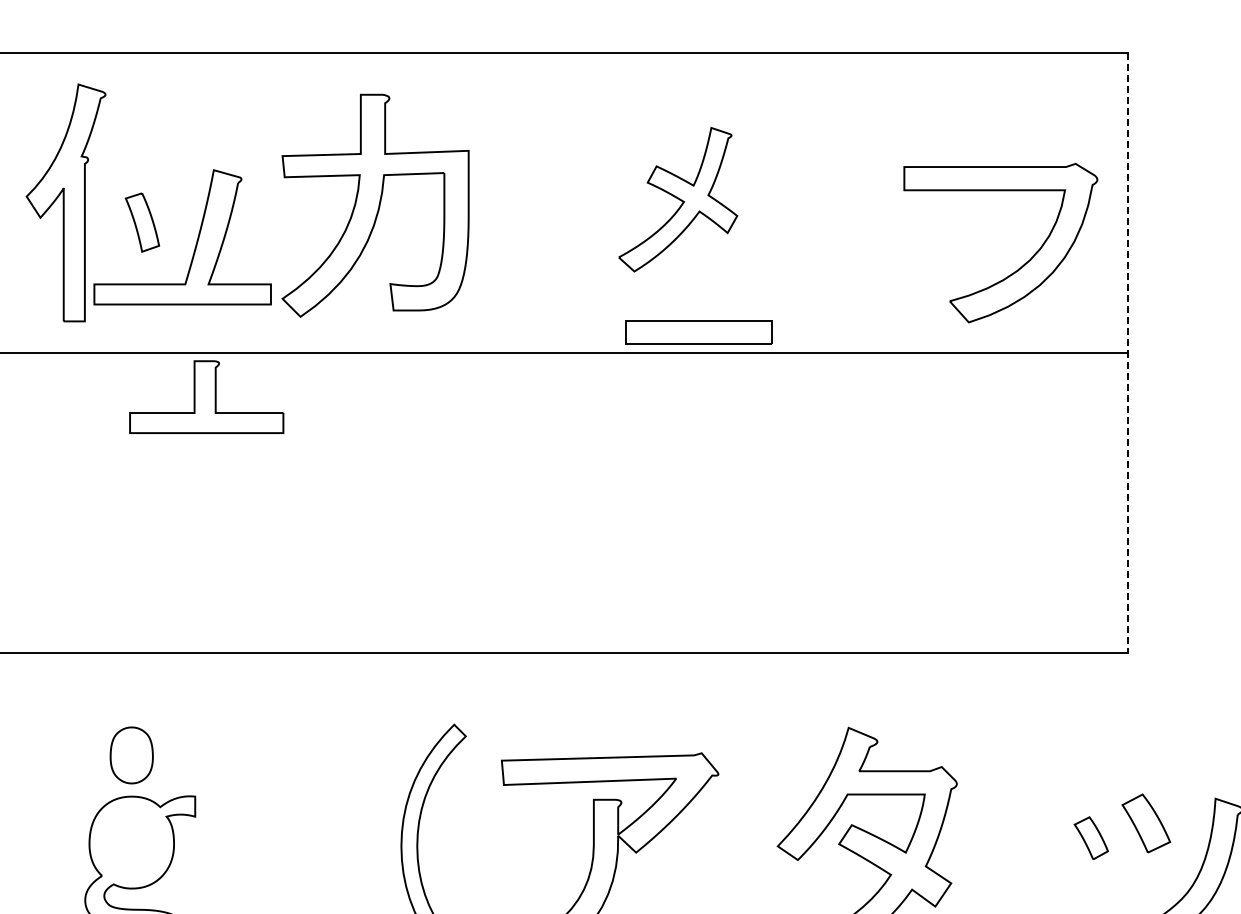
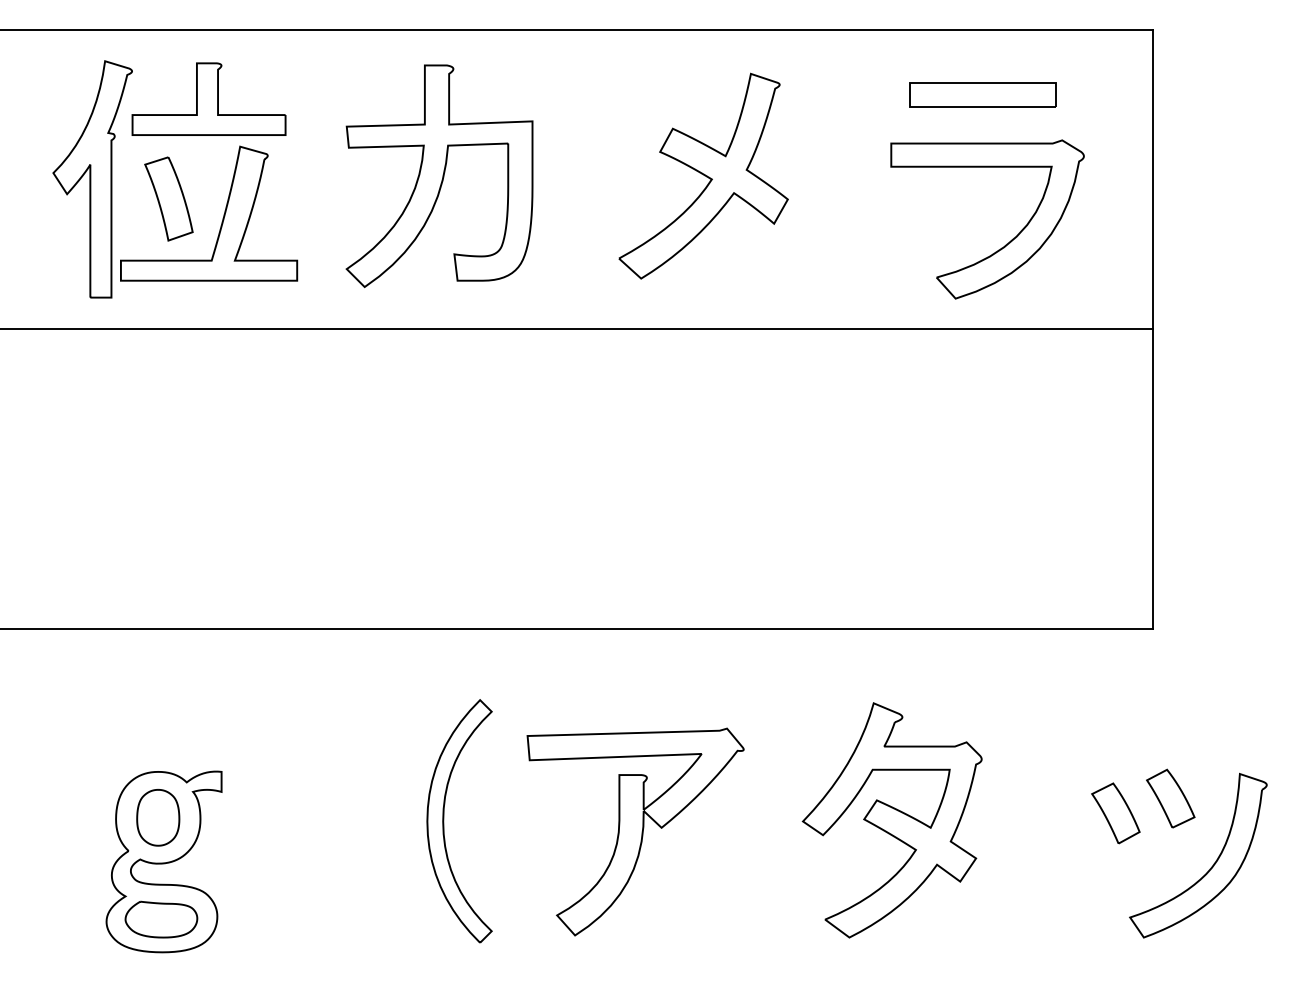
part: (678, 199) -> (703, 175), size x1.43
part: (375, 205) -> (439, 175), moved
part: (142, 222) -> (168, 198), size x1.43
part: (1019, 267) -> (1006, 243), moved
part: (698, 332) -> (982, 94), moved
line: (1128, 353) -> (1152, 329), dashed -> solid
part: (206, 396) -> (208, 98), moved
part: (132, 755) -> (158, 817), moved
part: (1090, 838) -> (1115, 813), size x1.43

